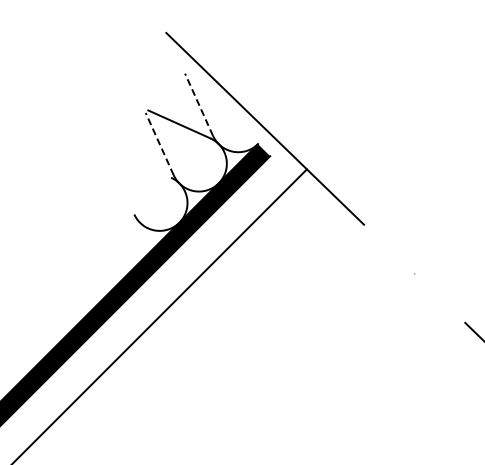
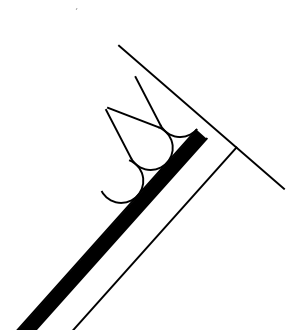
line: (198, 104) -> (147, 100), dashed -> solid
line: (159, 143) -> (118, 133), dashed -> solid

